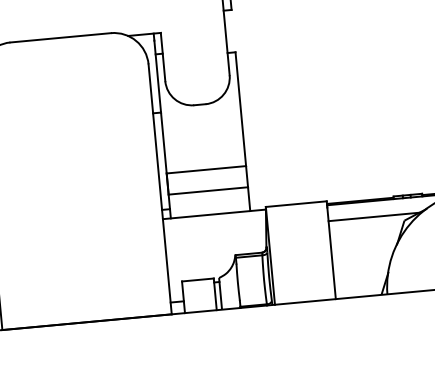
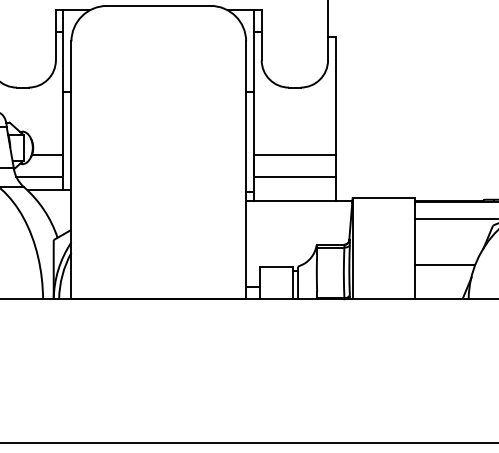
line: (361, 263) -> (445, 265), added

